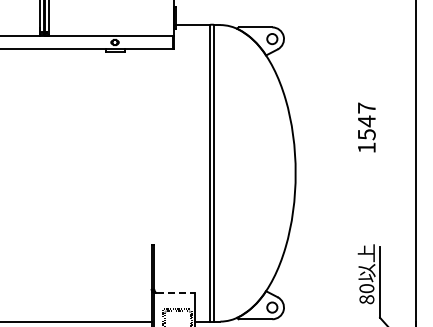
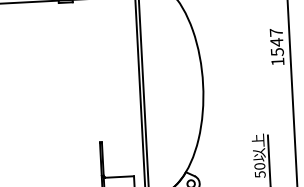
text: (366, 127) -> (276, 46), moved
line: (176, 293) -> (120, 177), dashed -> solid
text: (366, 299) -> (260, 174), 80 -> 50

